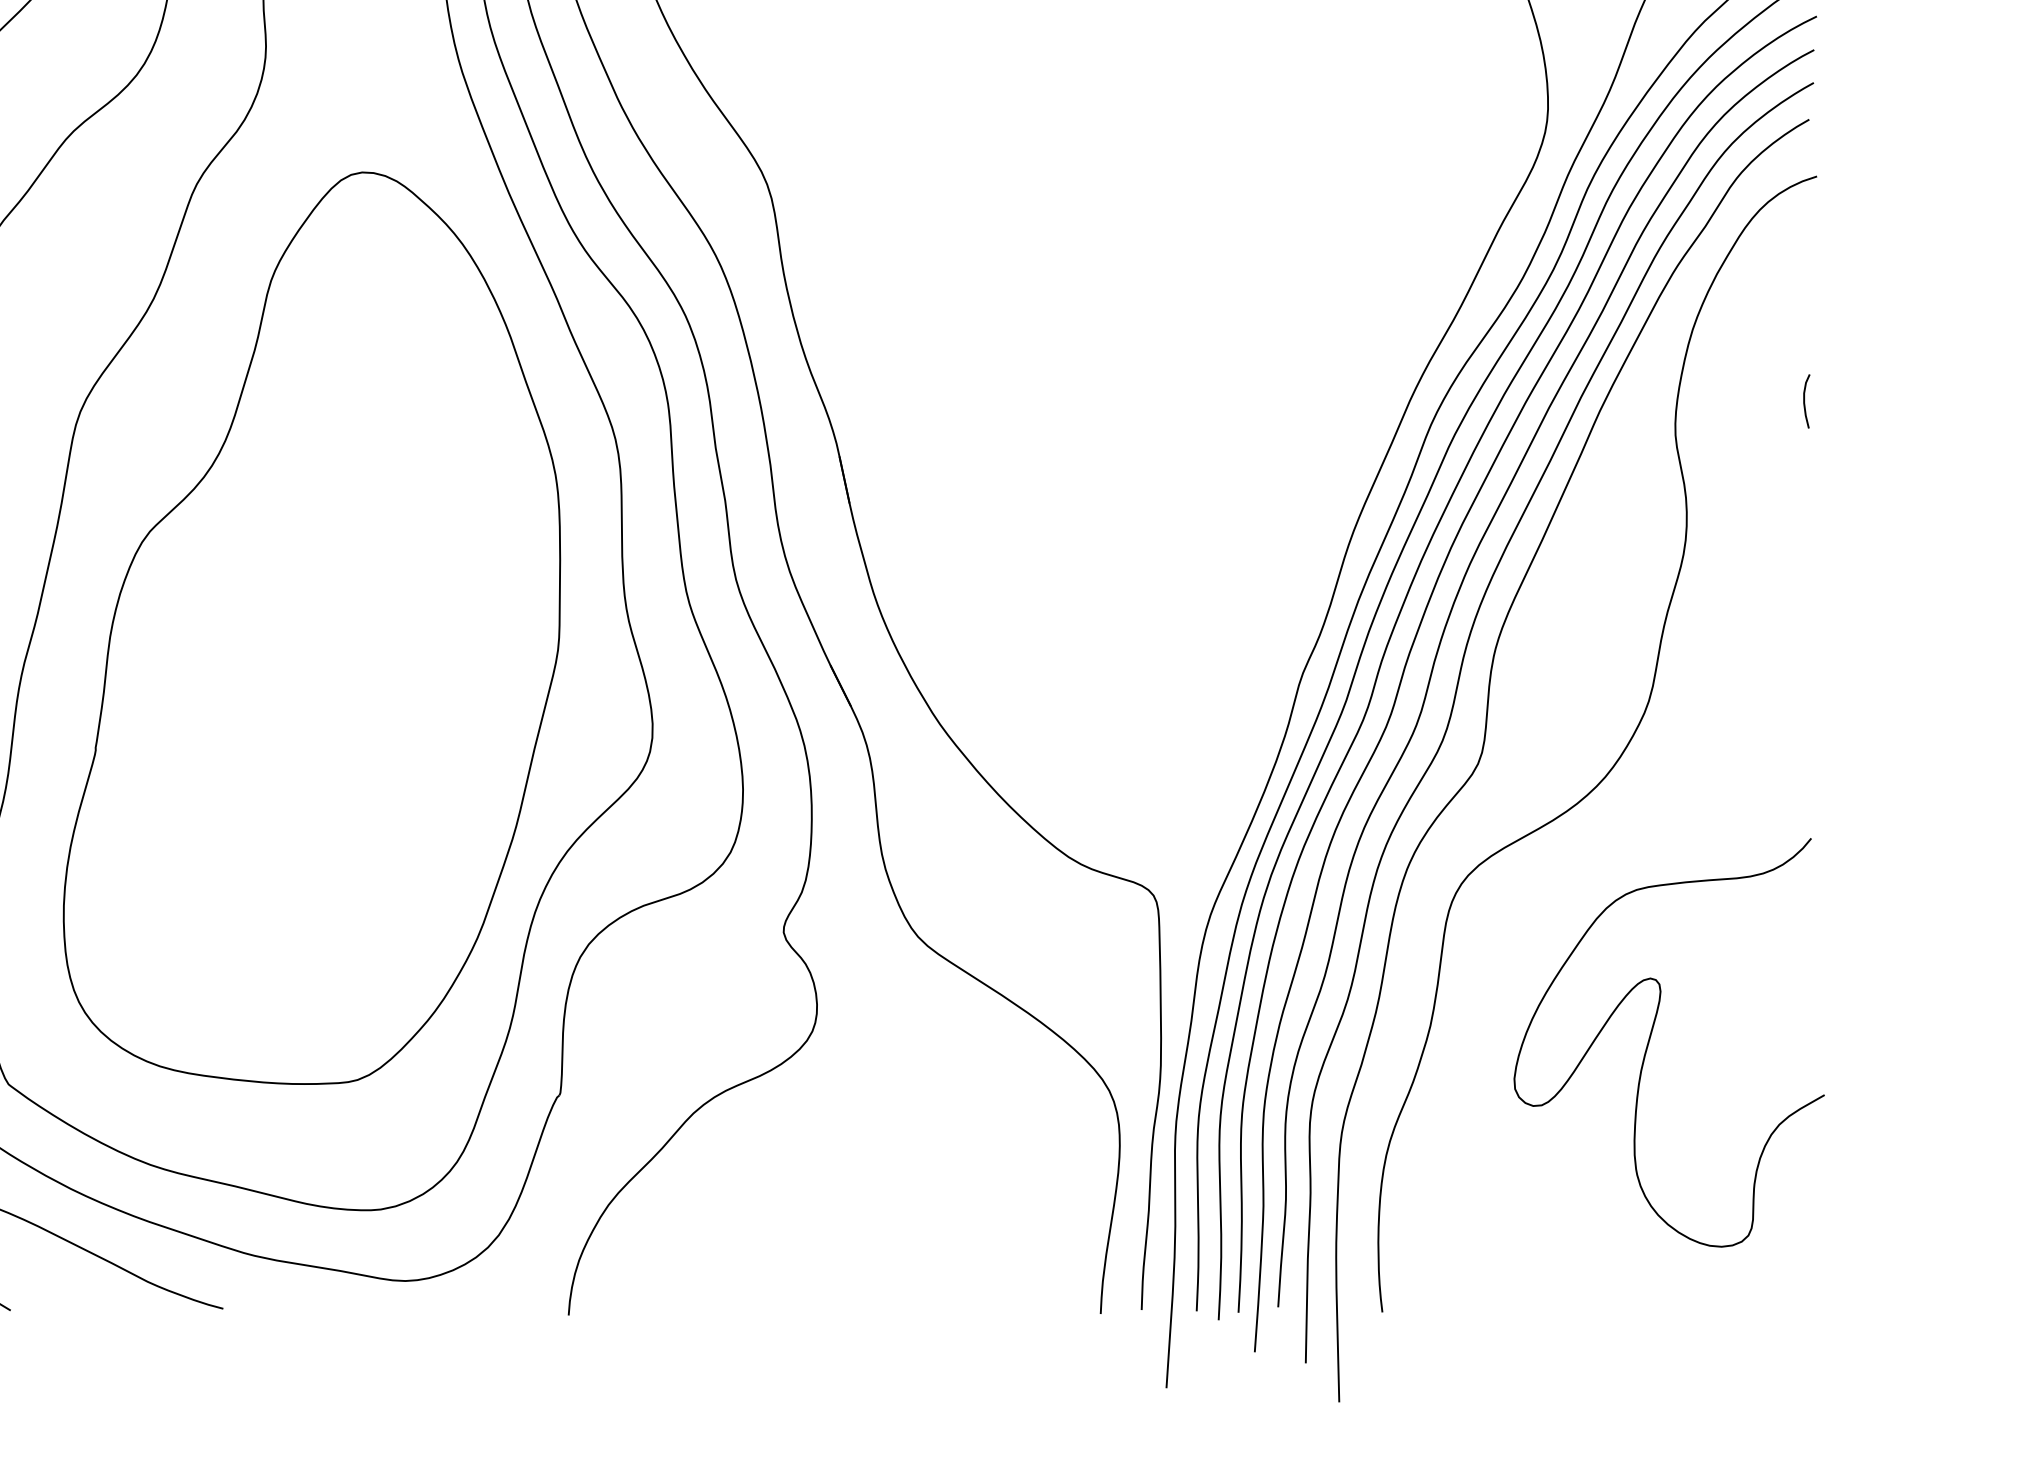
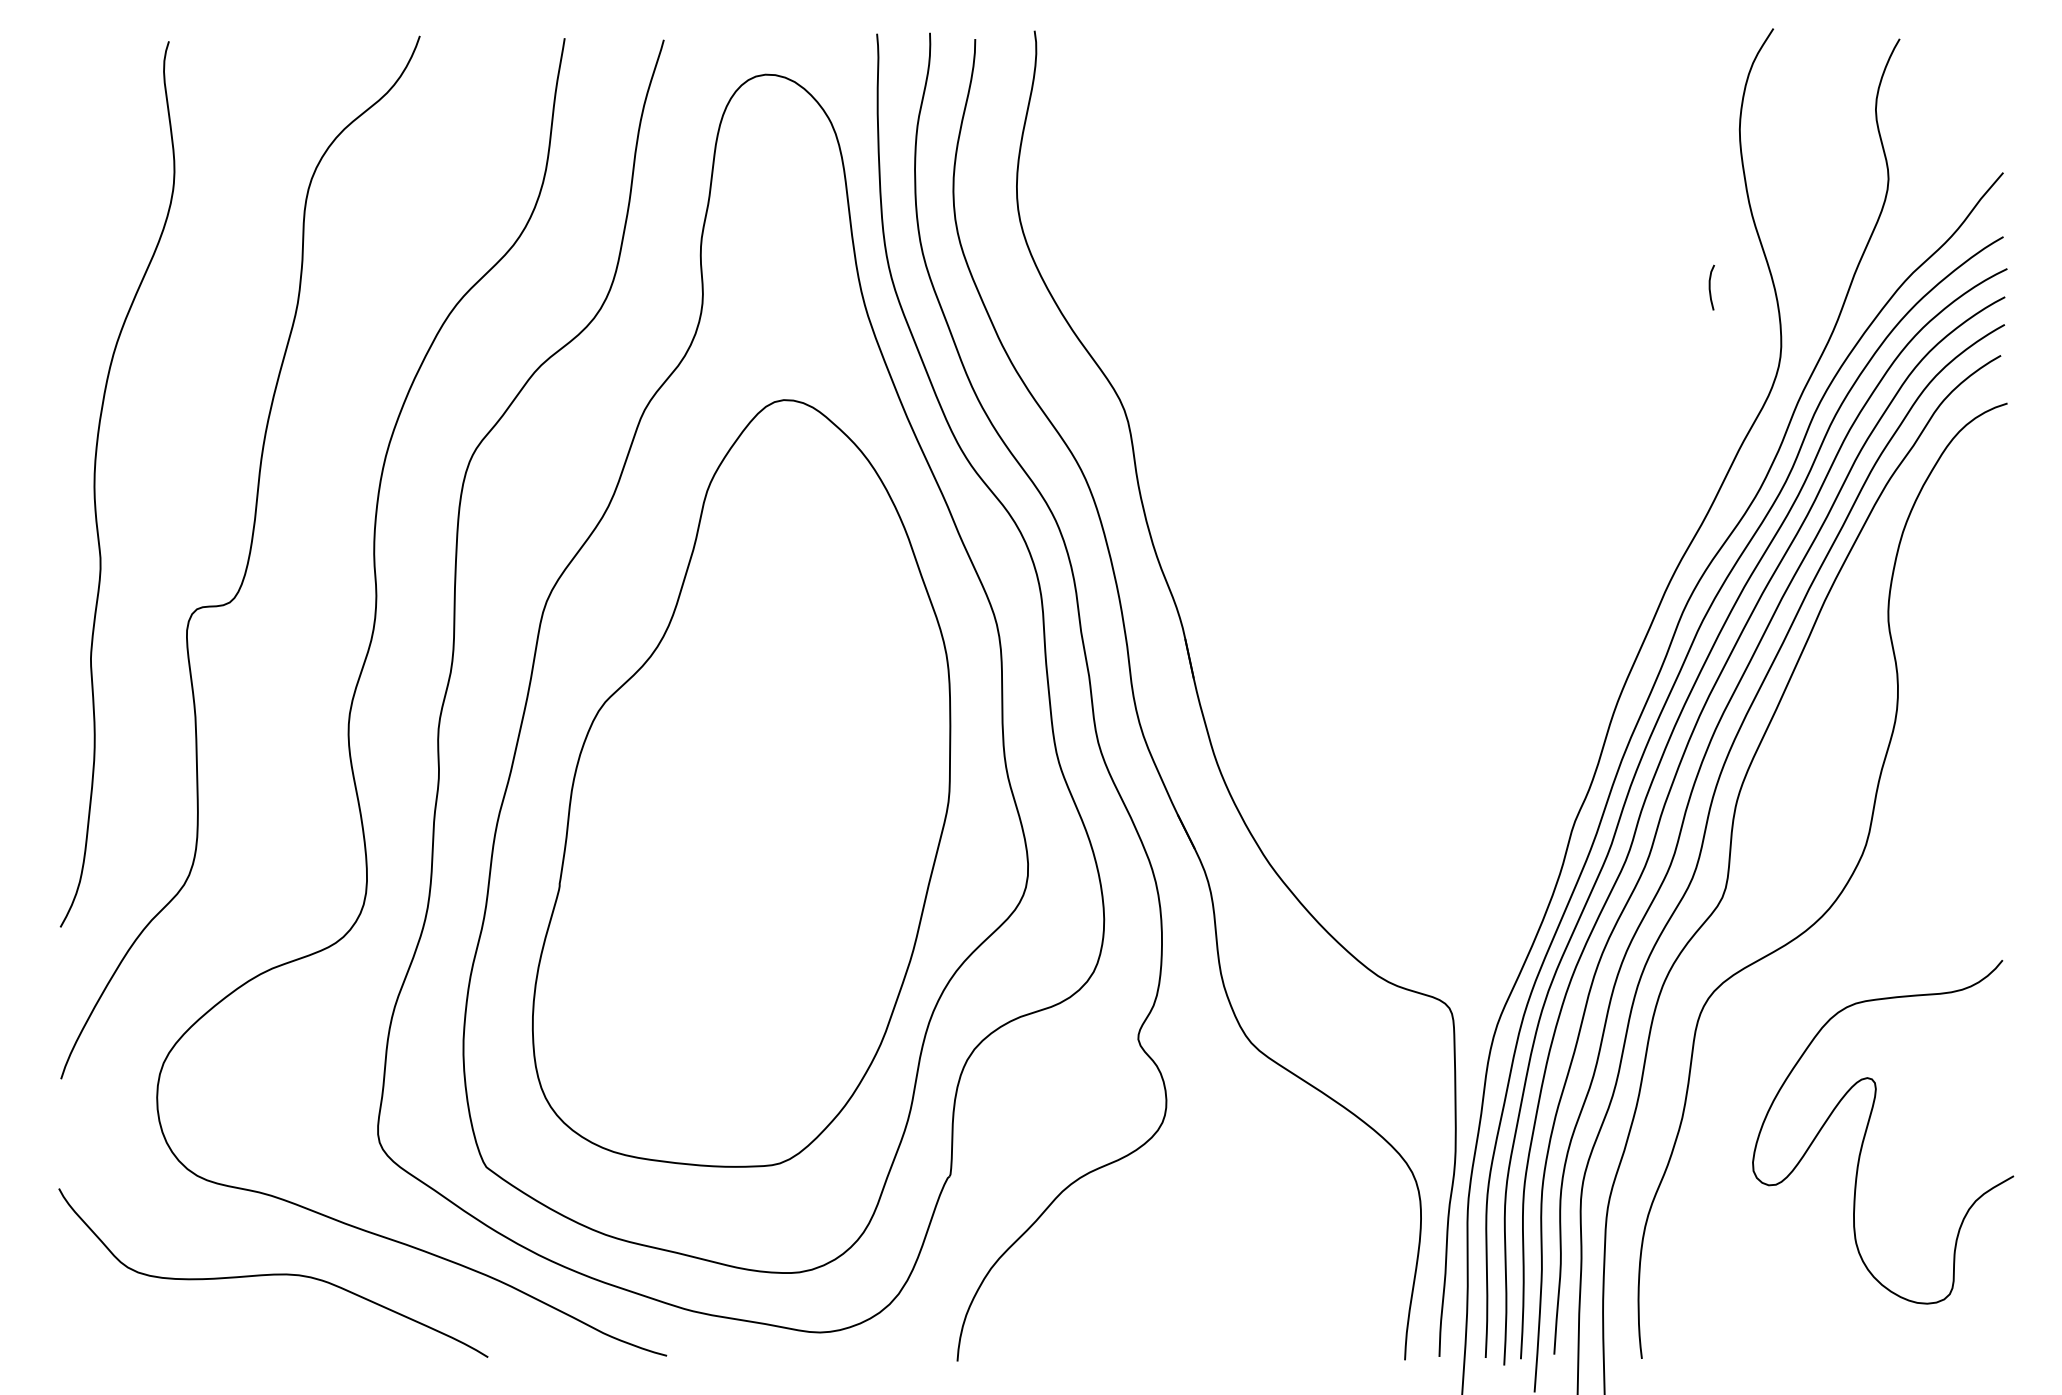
curve: (1805, 401) -> (1710, 287), moved

